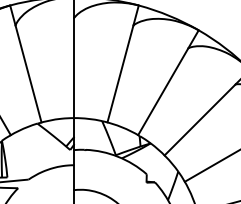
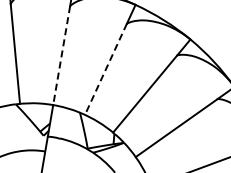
line: (74, 68) -> (61, 56), solid -> dashed
line: (120, 74) -> (105, 69), solid -> dashed

